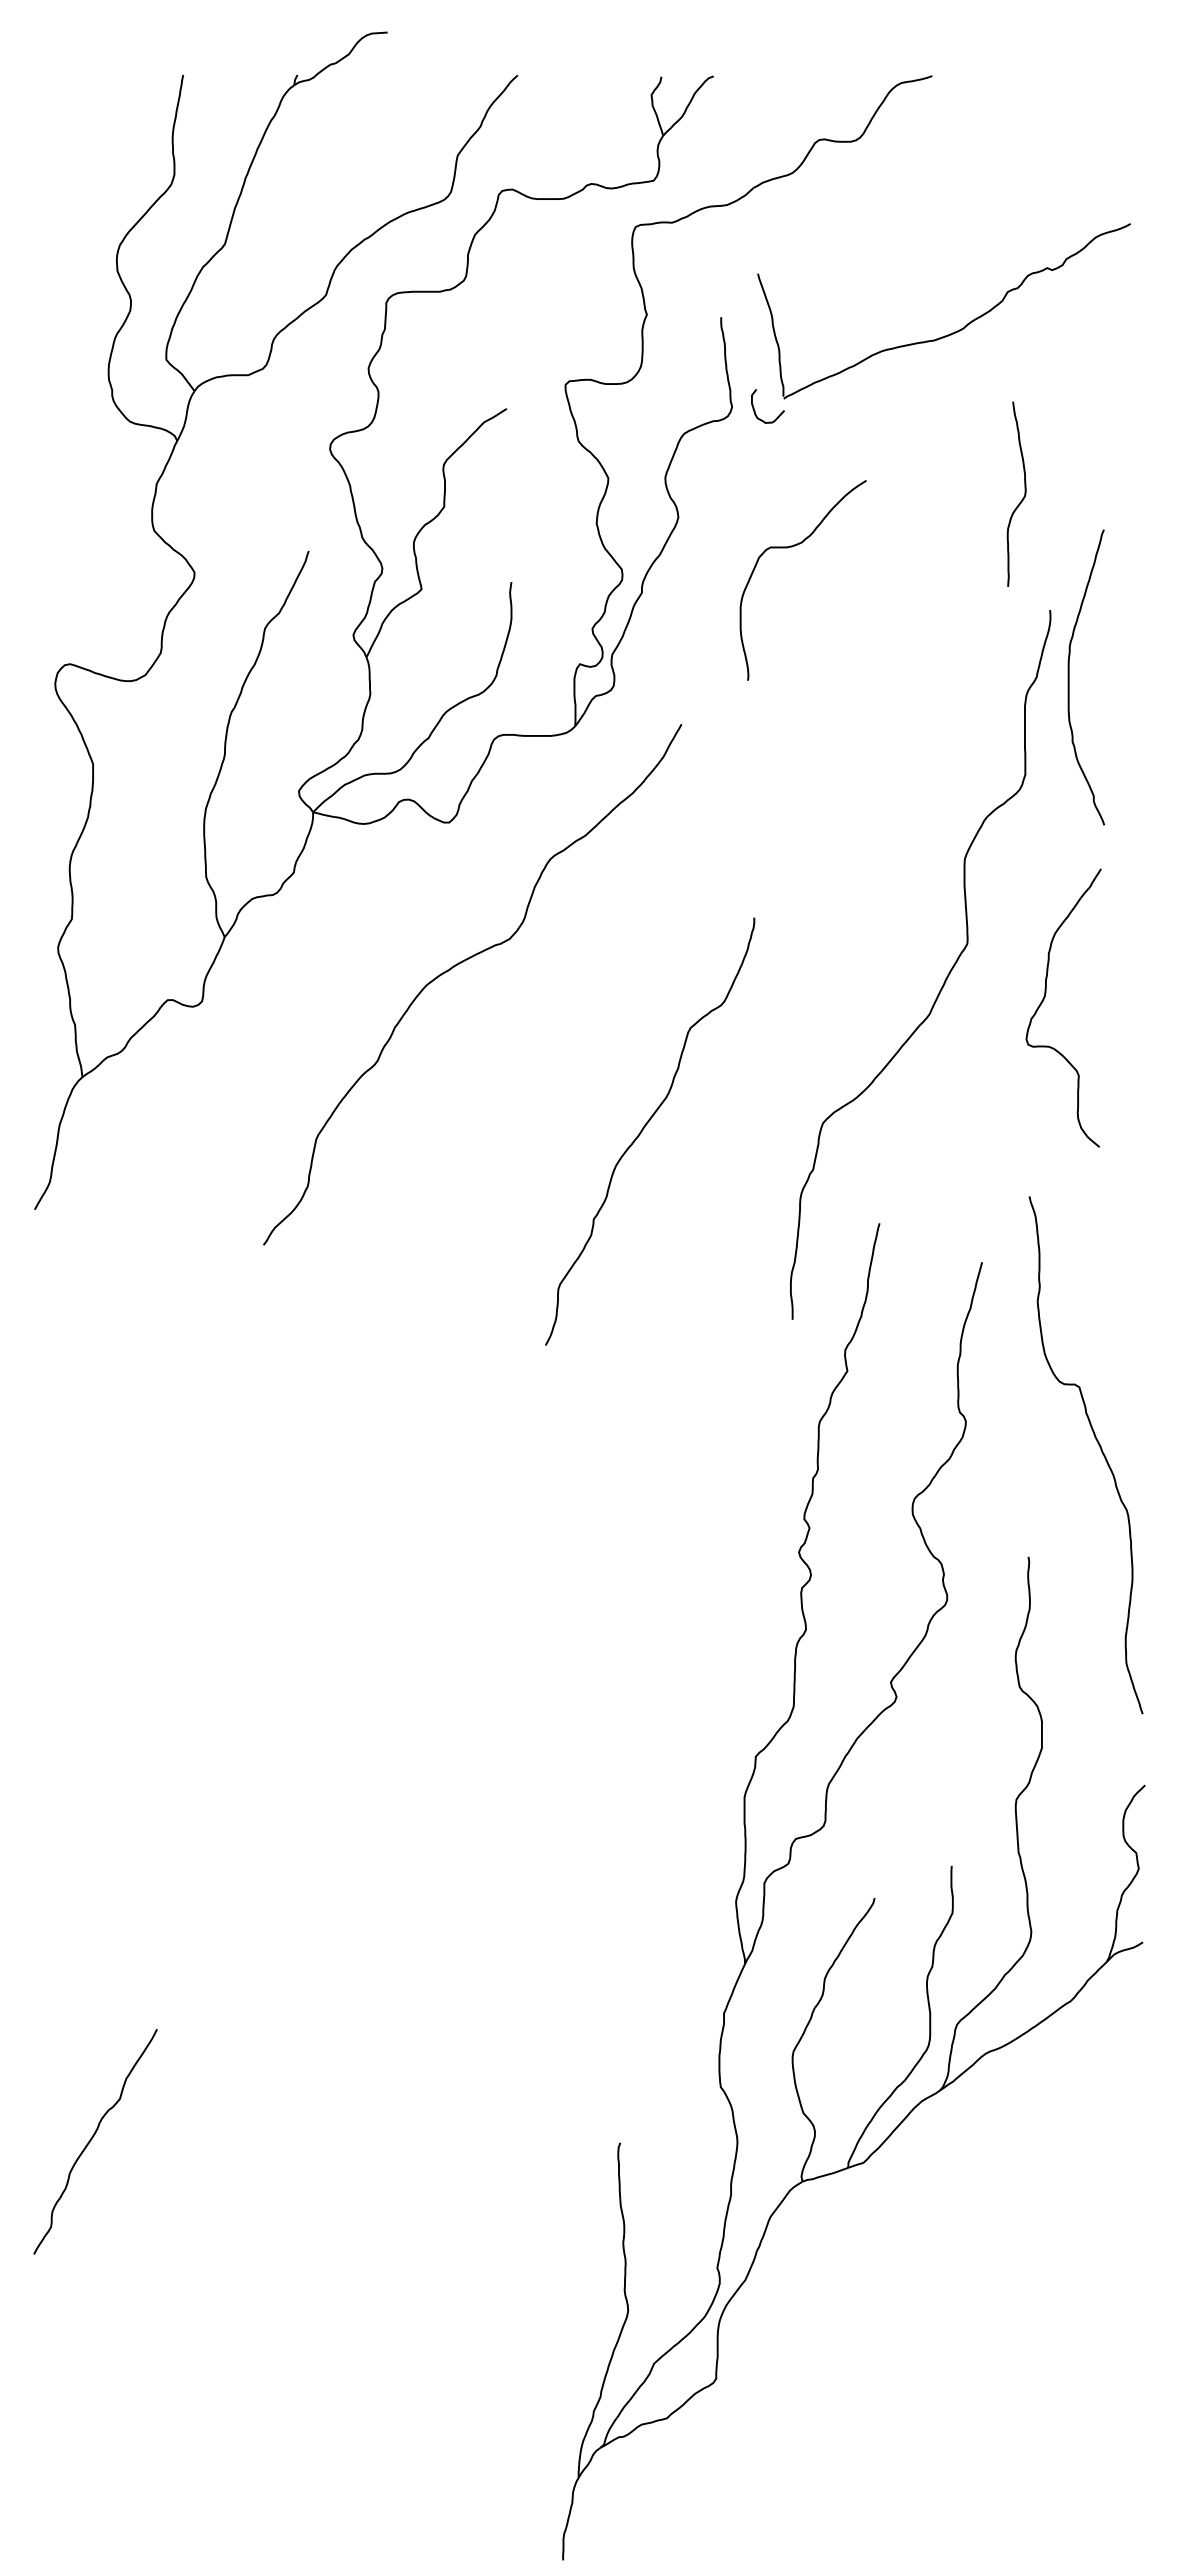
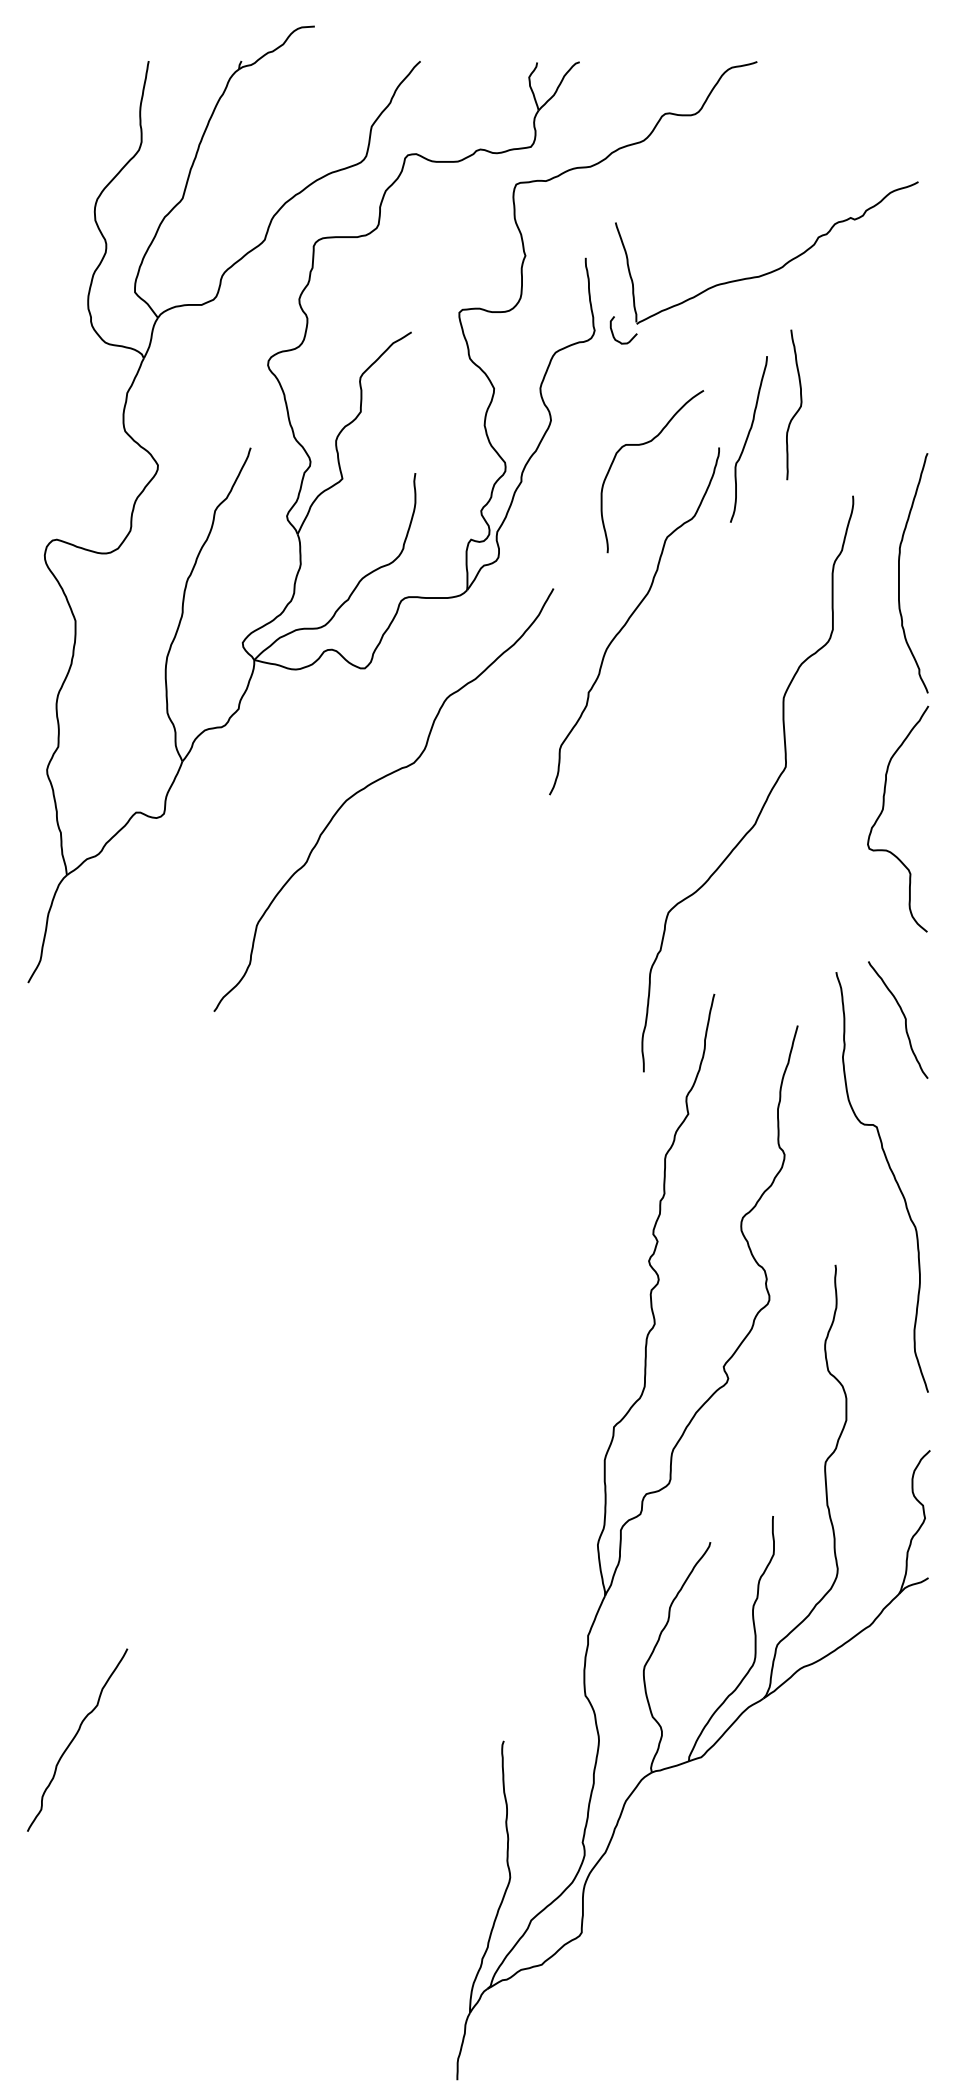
curve: (1023, 496) -> (799, 406), moved
curve: (920, 540) -> (747, 439), added
curve: (1069, 677) -> (899, 573), moved
curve: (1045, 997) -> (883, 810), moved
curve: (645, 1127) -> (630, 617), moved
curve: (1112, 1251) -> (903, 1016), added

